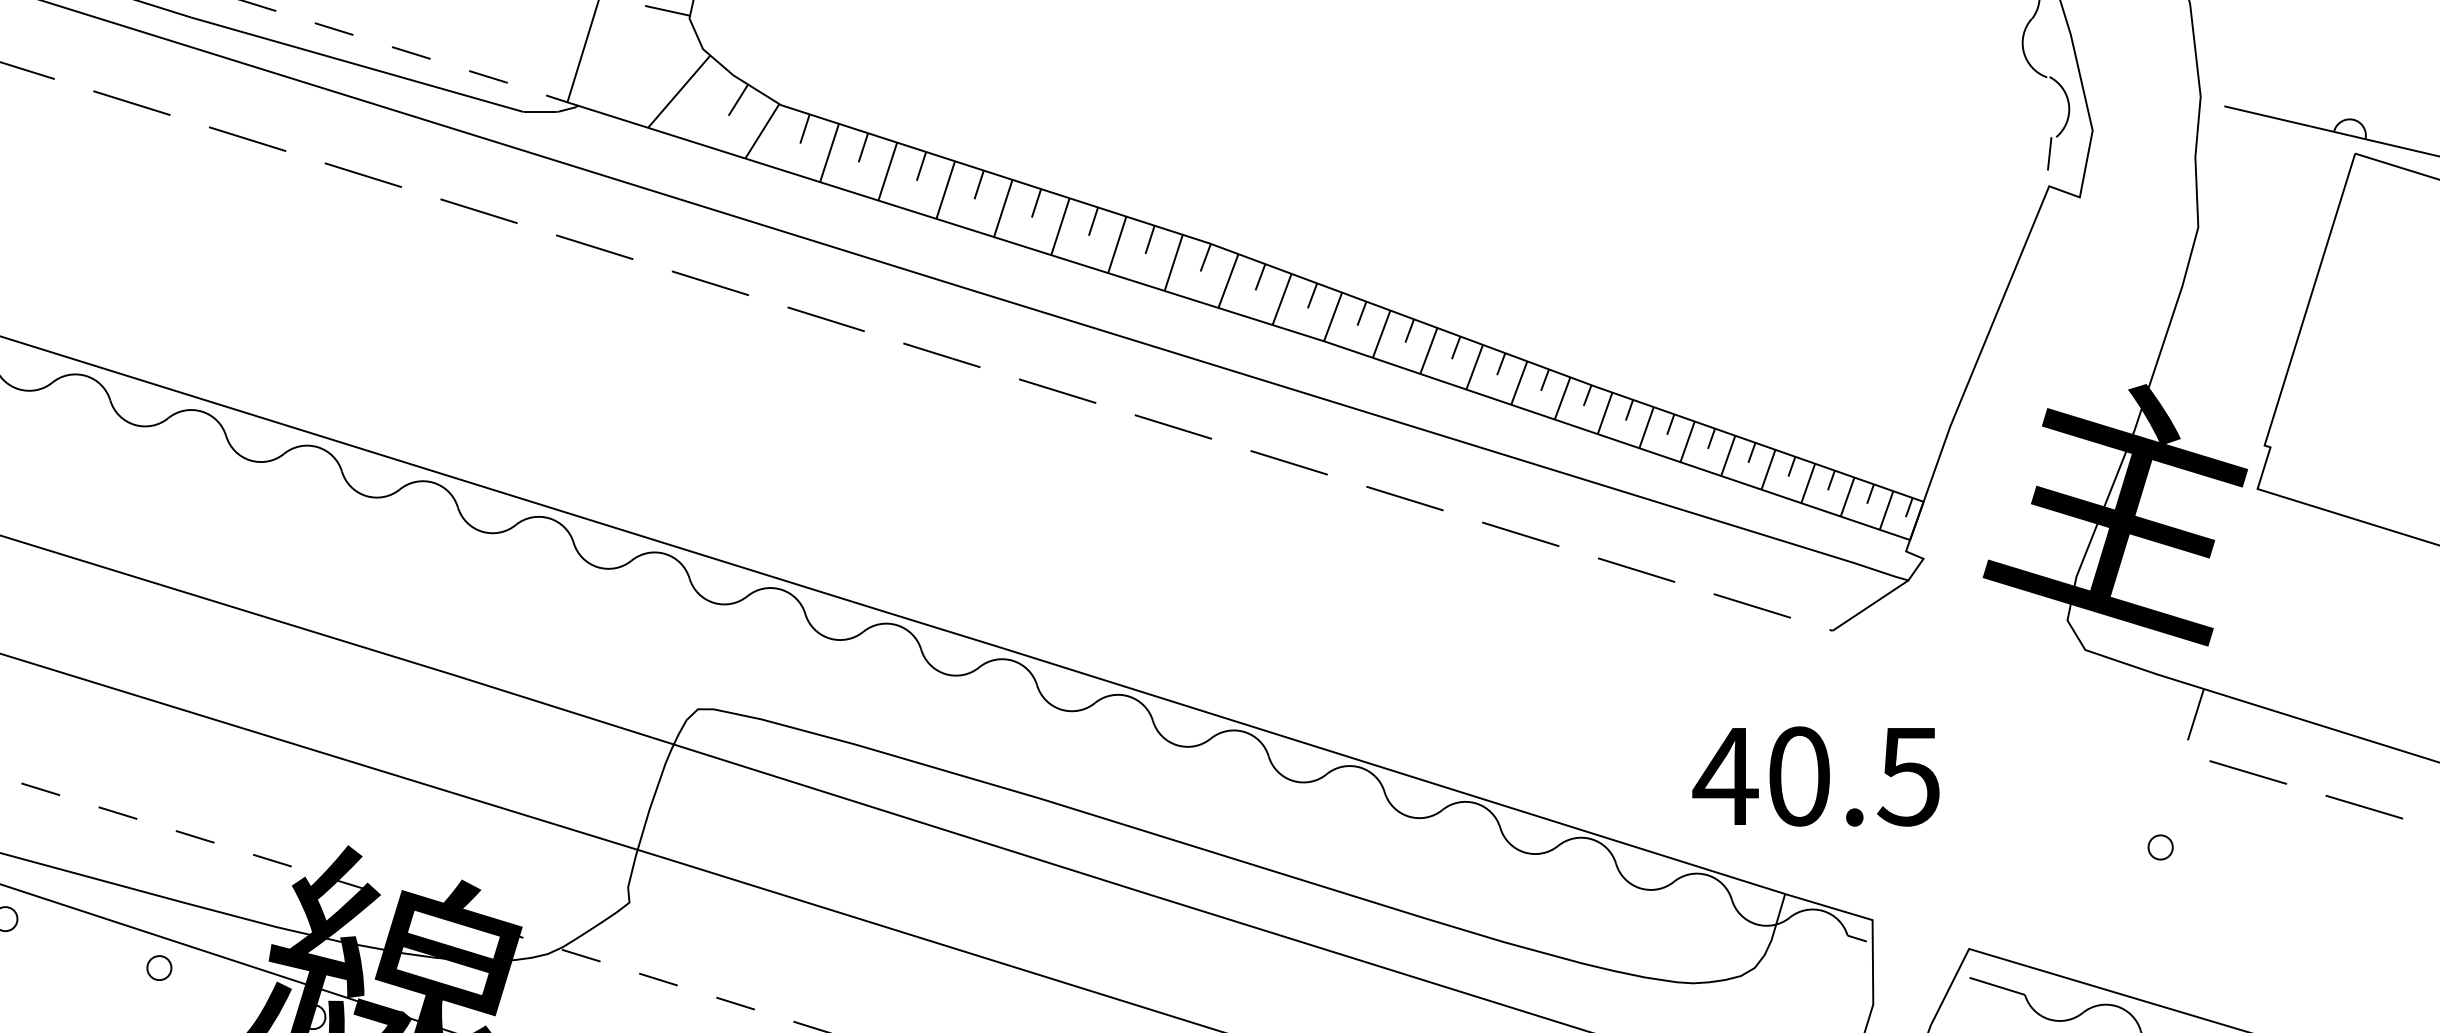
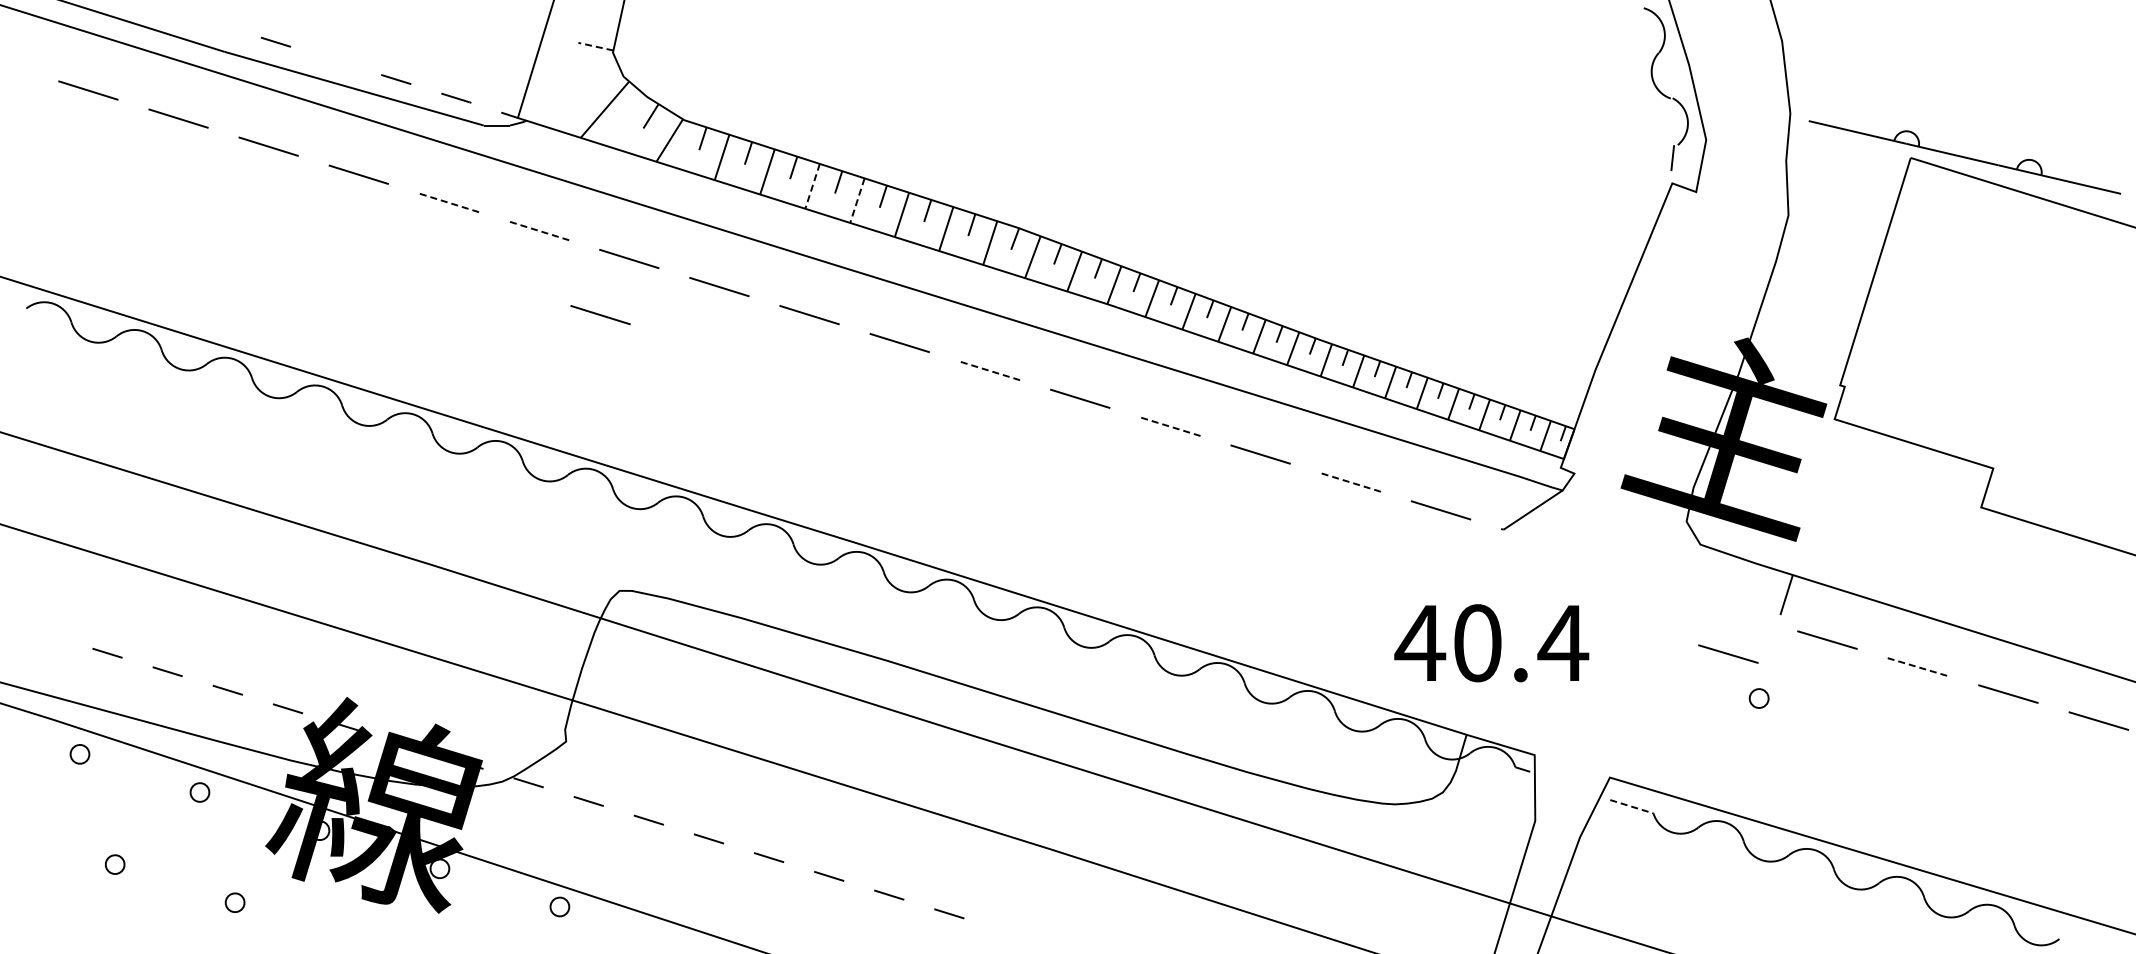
line: (667, 10) -> (595, 46), solid -> dashed
line: (334, 28) -> (336, 60), removed
line: (945, 190) -> (812, 186), solid -> dashed
line: (1003, 209) -> (857, 201), solid -> dashed
line: (478, 210) -> (448, 202), solid -> dashed
line: (593, 246) -> (538, 230), solid -> dashed
line: (673, 355) -> (600, 315), added
line: (1172, 426) -> (989, 370), solid -> dashed
line: (1403, 498) -> (1169, 426), solid -> dashed
line: (1636, 570) -> (1350, 482), solid -> dashed
text: (1909, 776) -> (1563, 643), 40.5 -> 40.4
line: (2121, 789) -> (1728, 653), added
line: (2365, 807) -> (1918, 667), solid -> dashed
line: (1996, 986) -> (1631, 806), solid -> dashed

